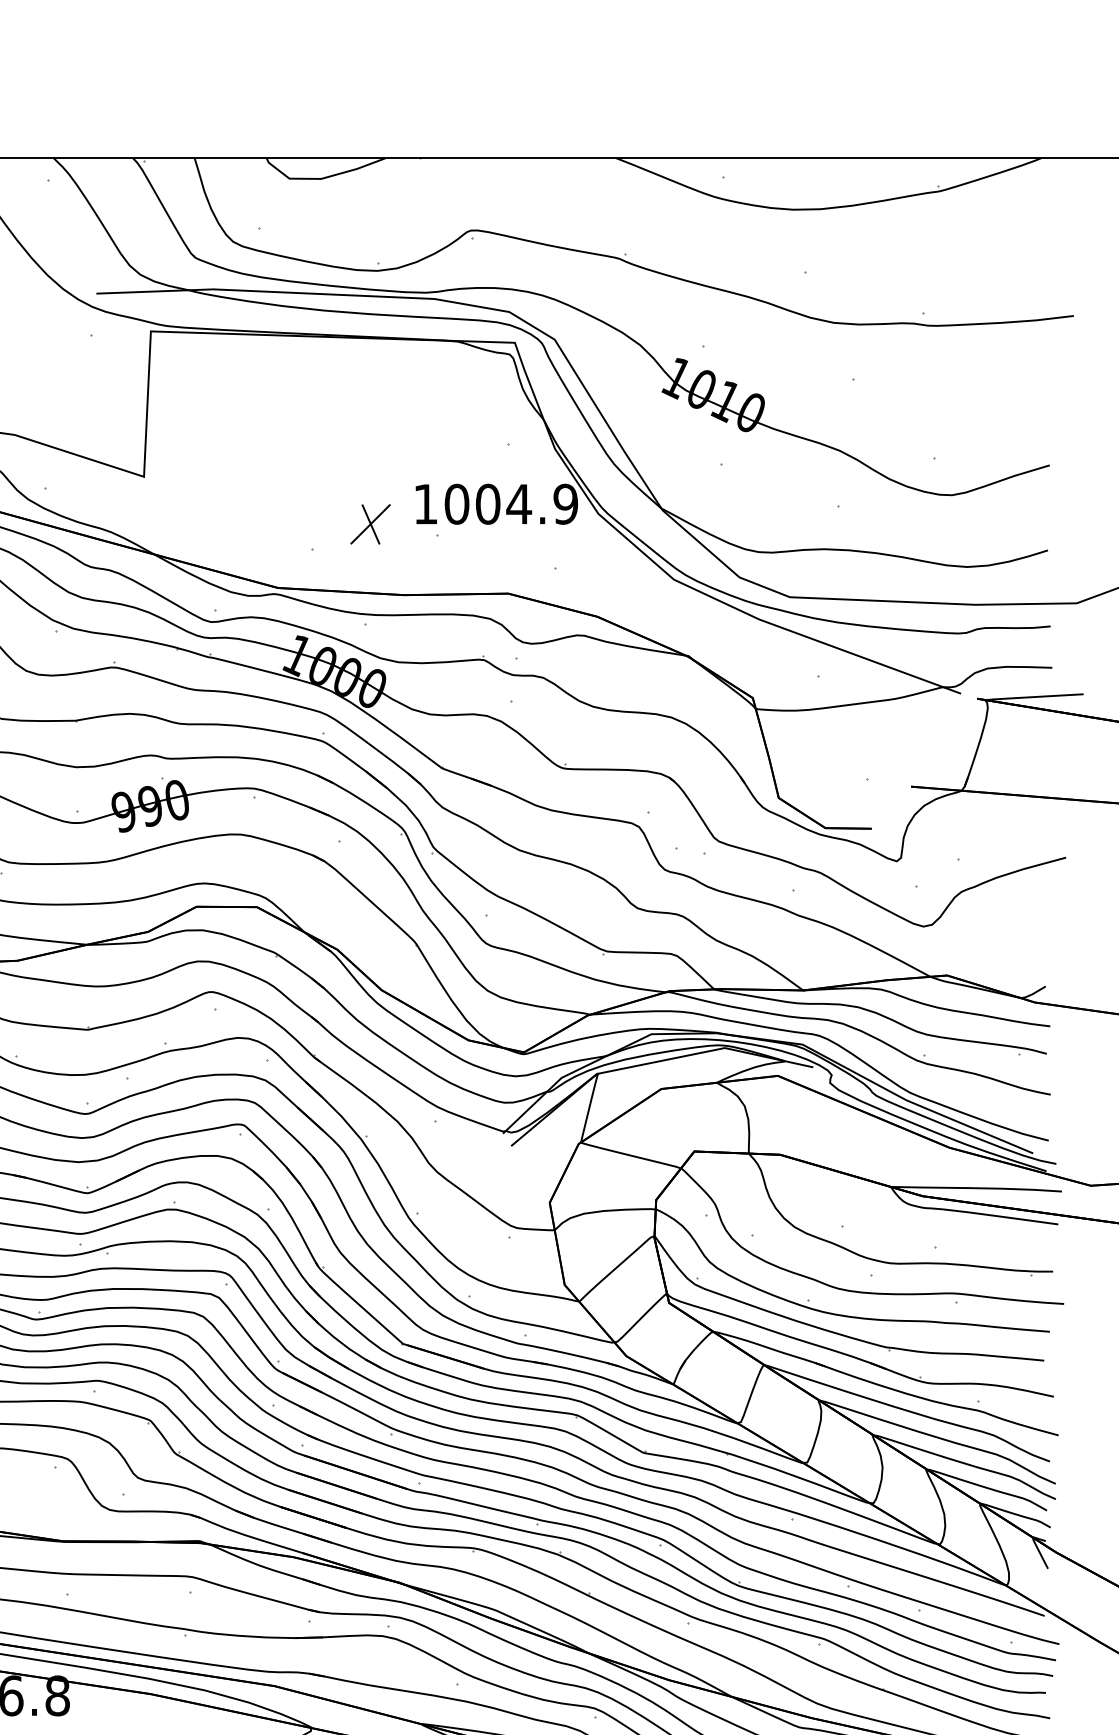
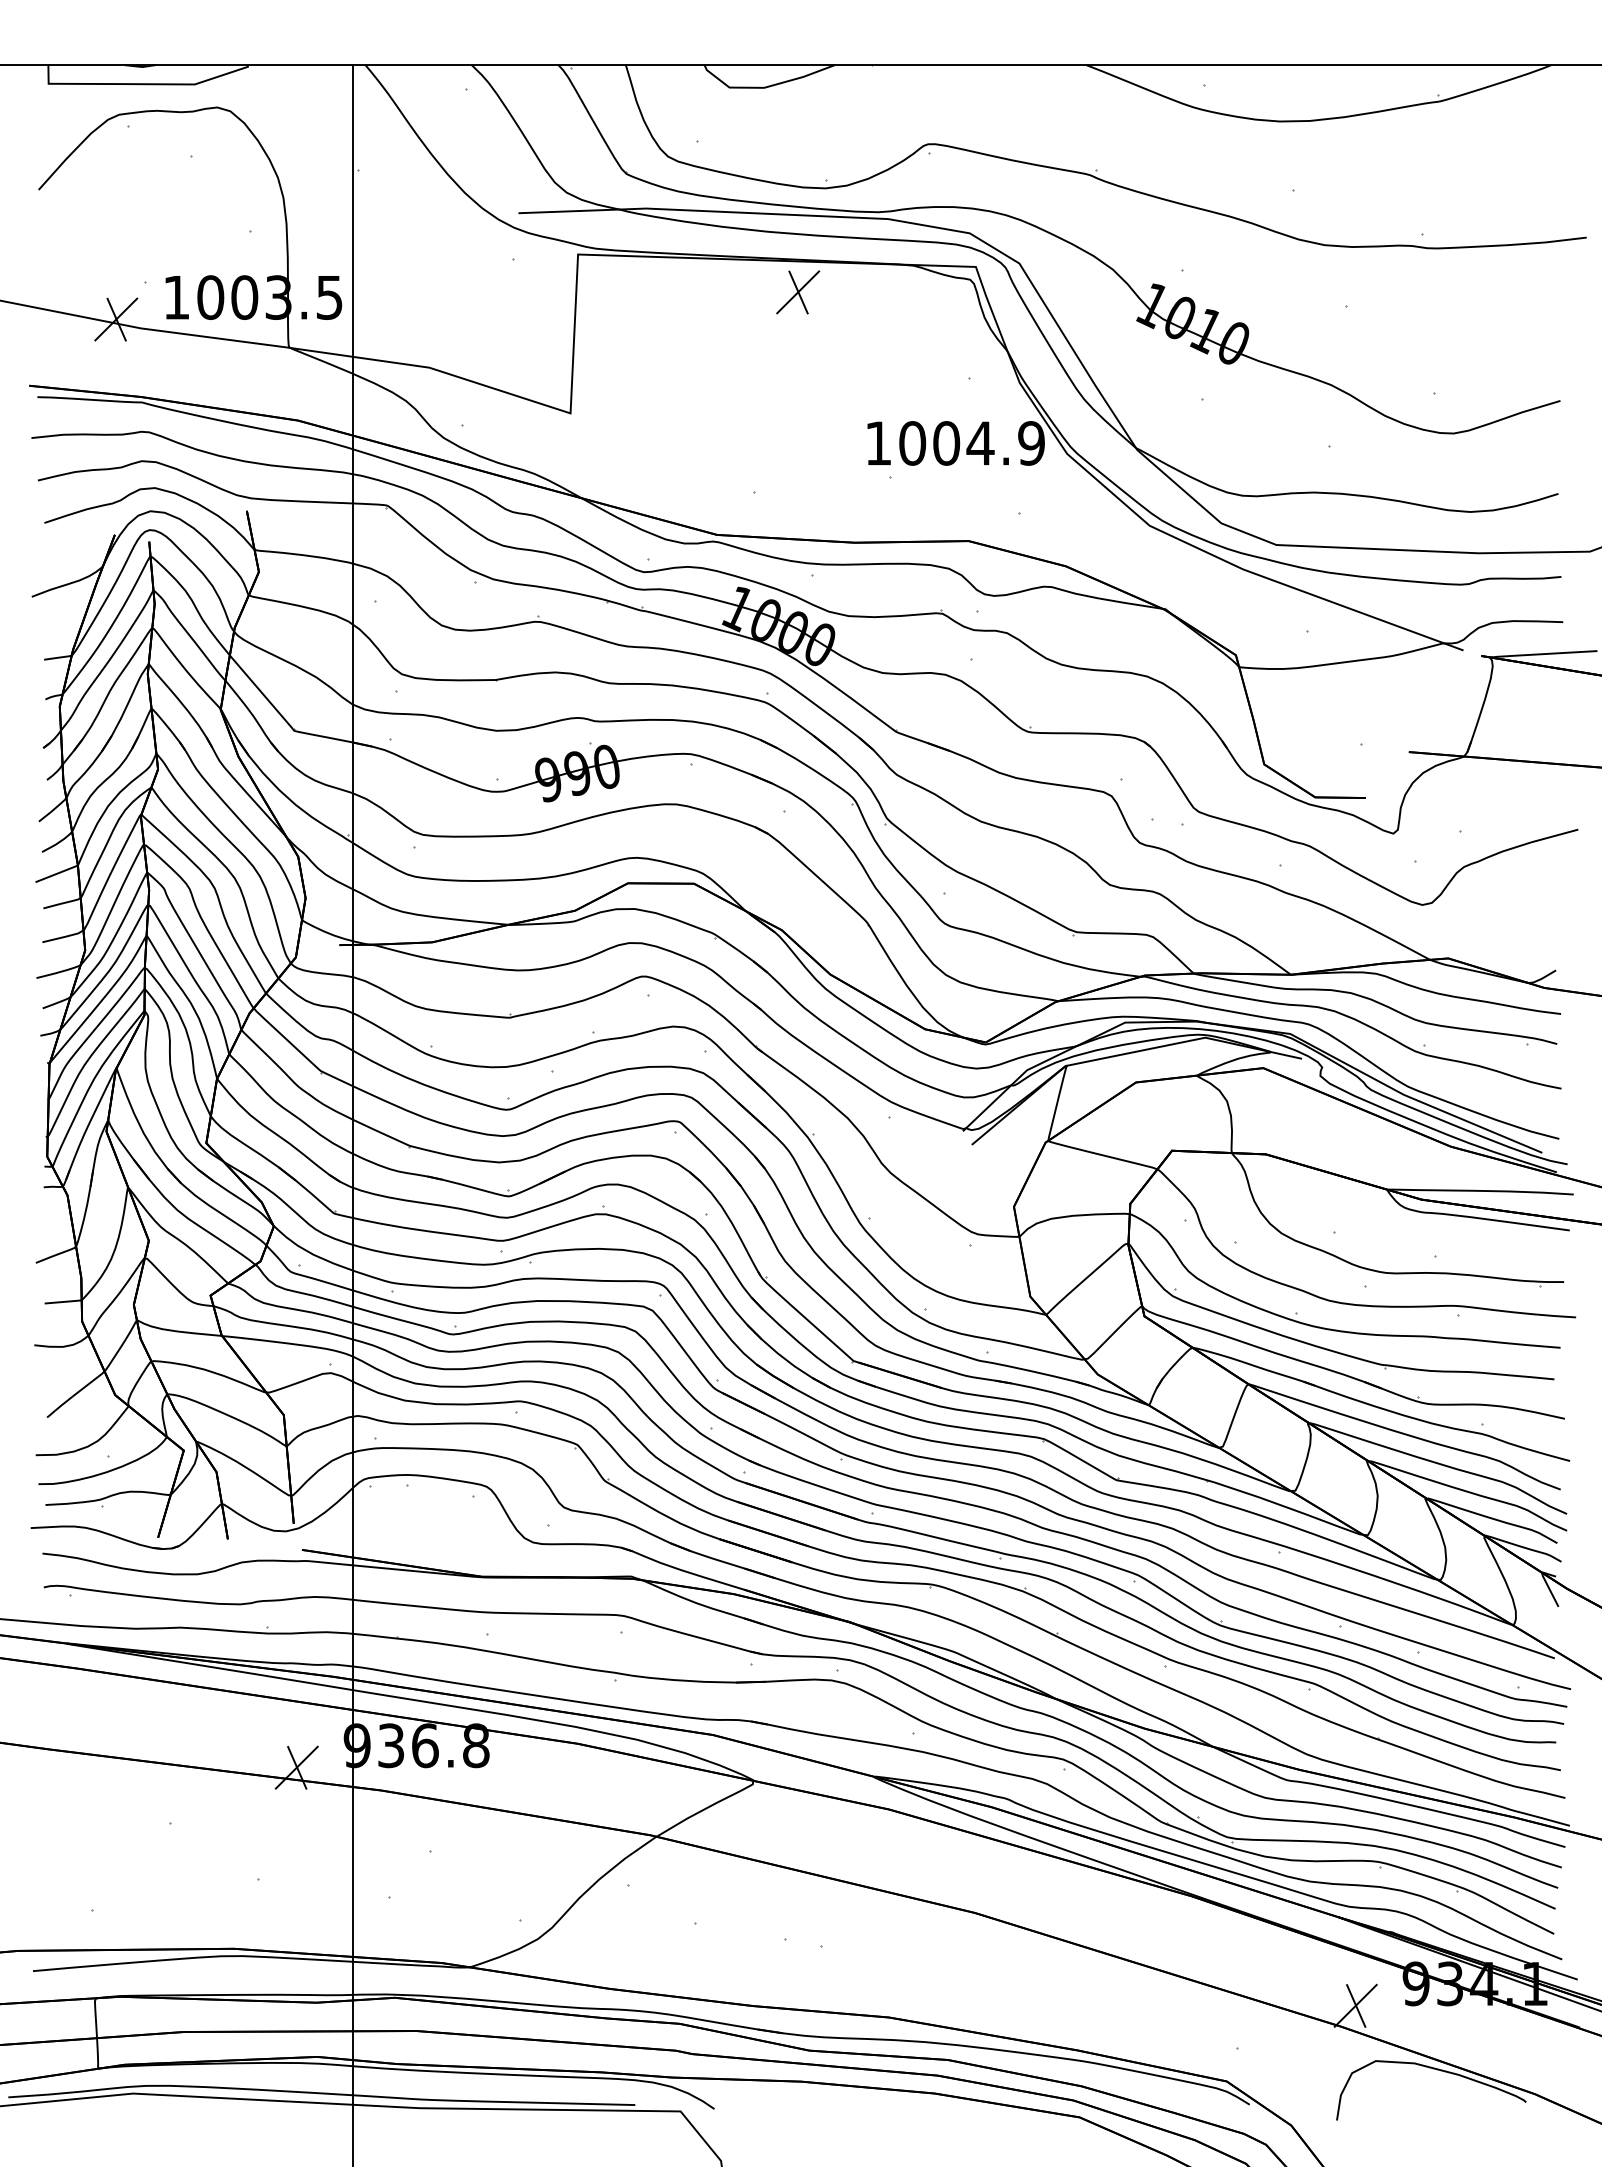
part: (370, 524) -> (798, 292), moved

